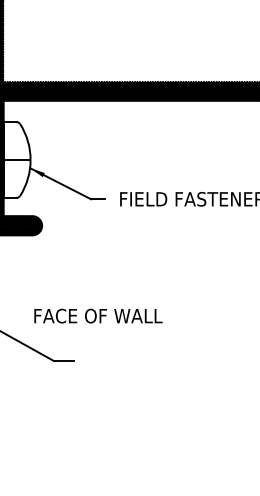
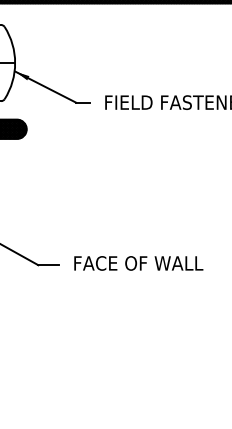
text: (98, 315) -> (138, 262), moved

